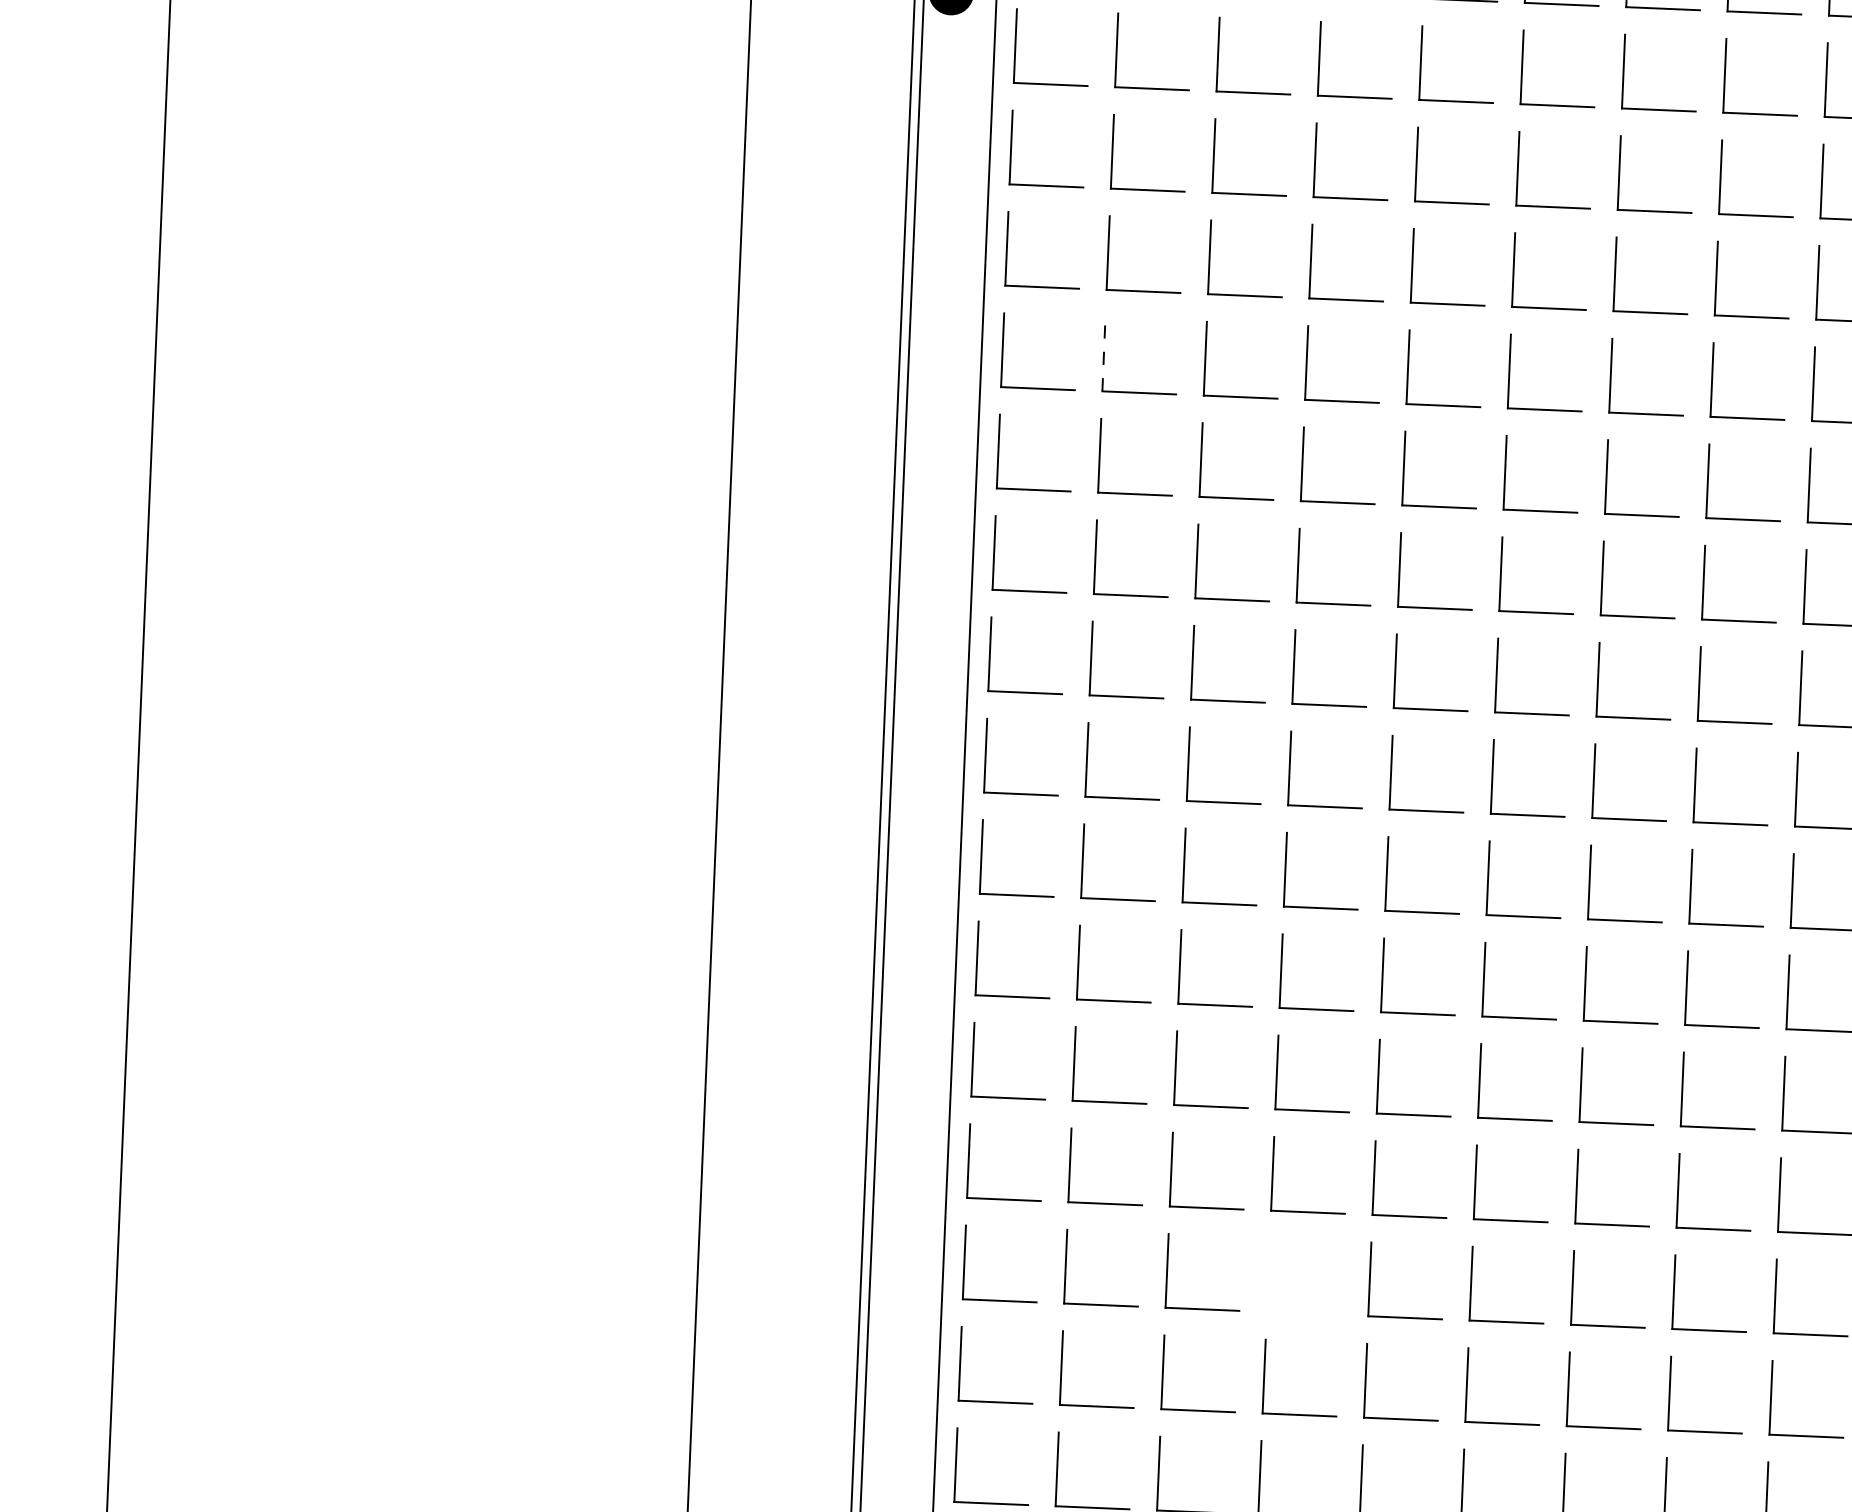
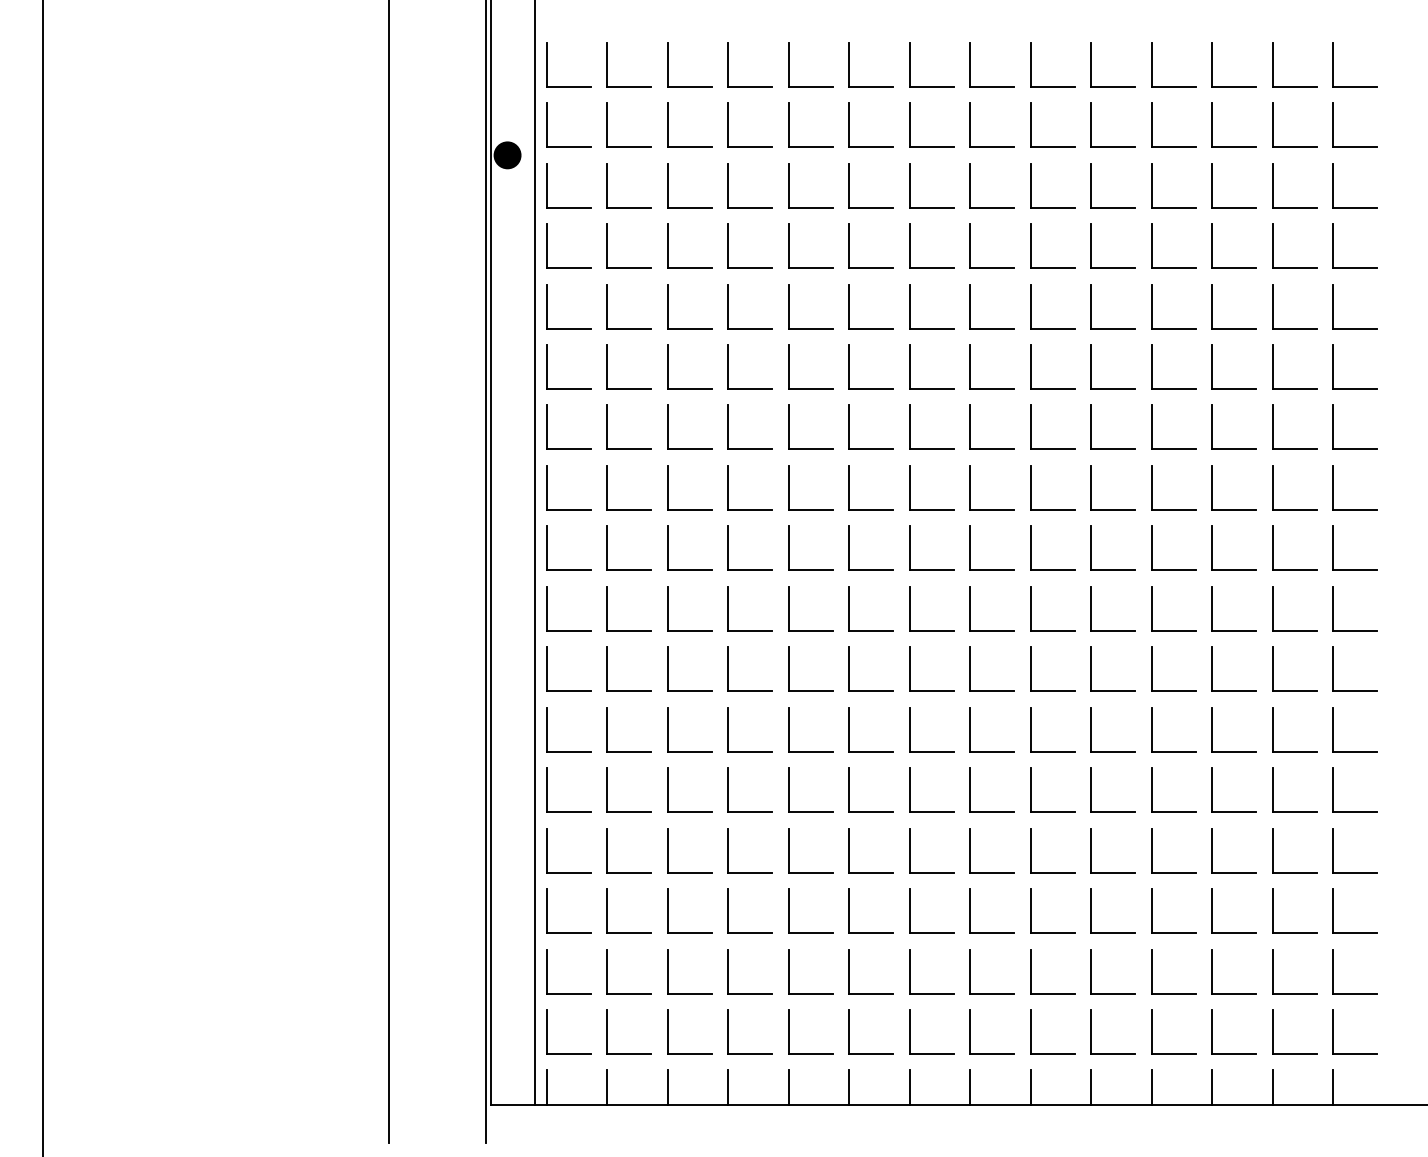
line: (1103, 355) -> (607, 367), dashed -> solid
part: (1268, 1274) -> (728, 910), added

